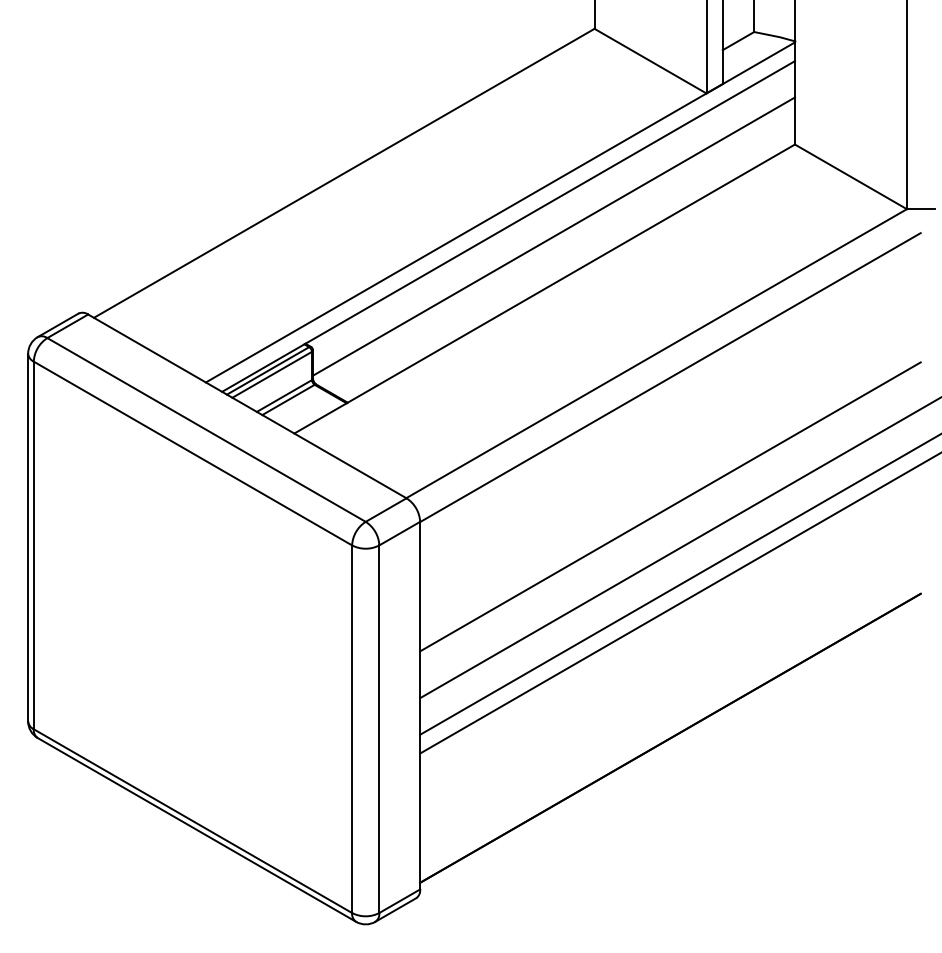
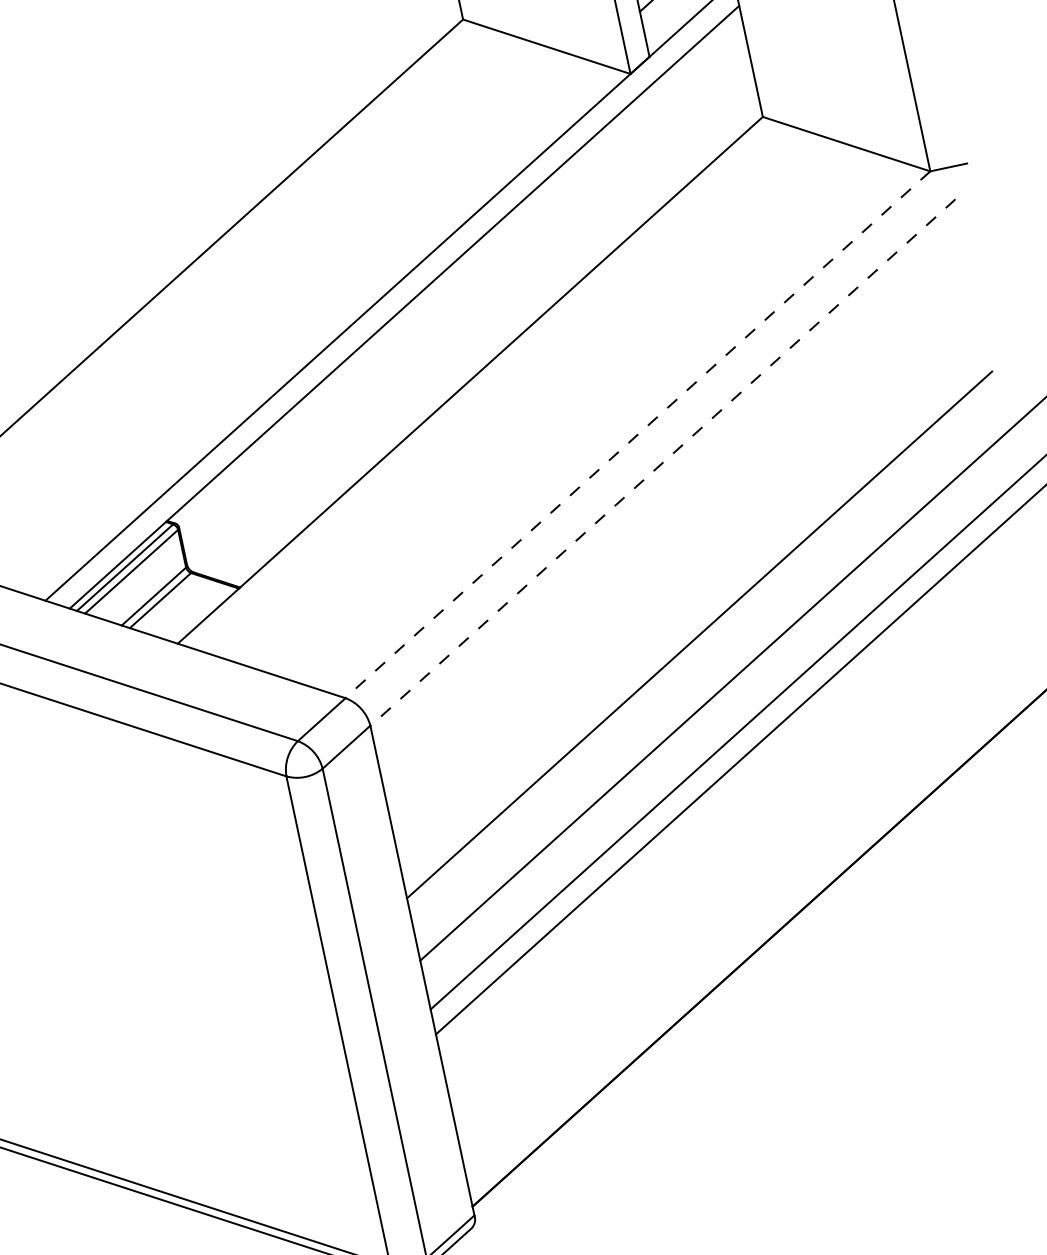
line: (553, 236) -> (467, 307), removed
line: (656, 353) -> (637, 434), solid -> dashed
line: (670, 377) -> (663, 462), solid -> dashed

